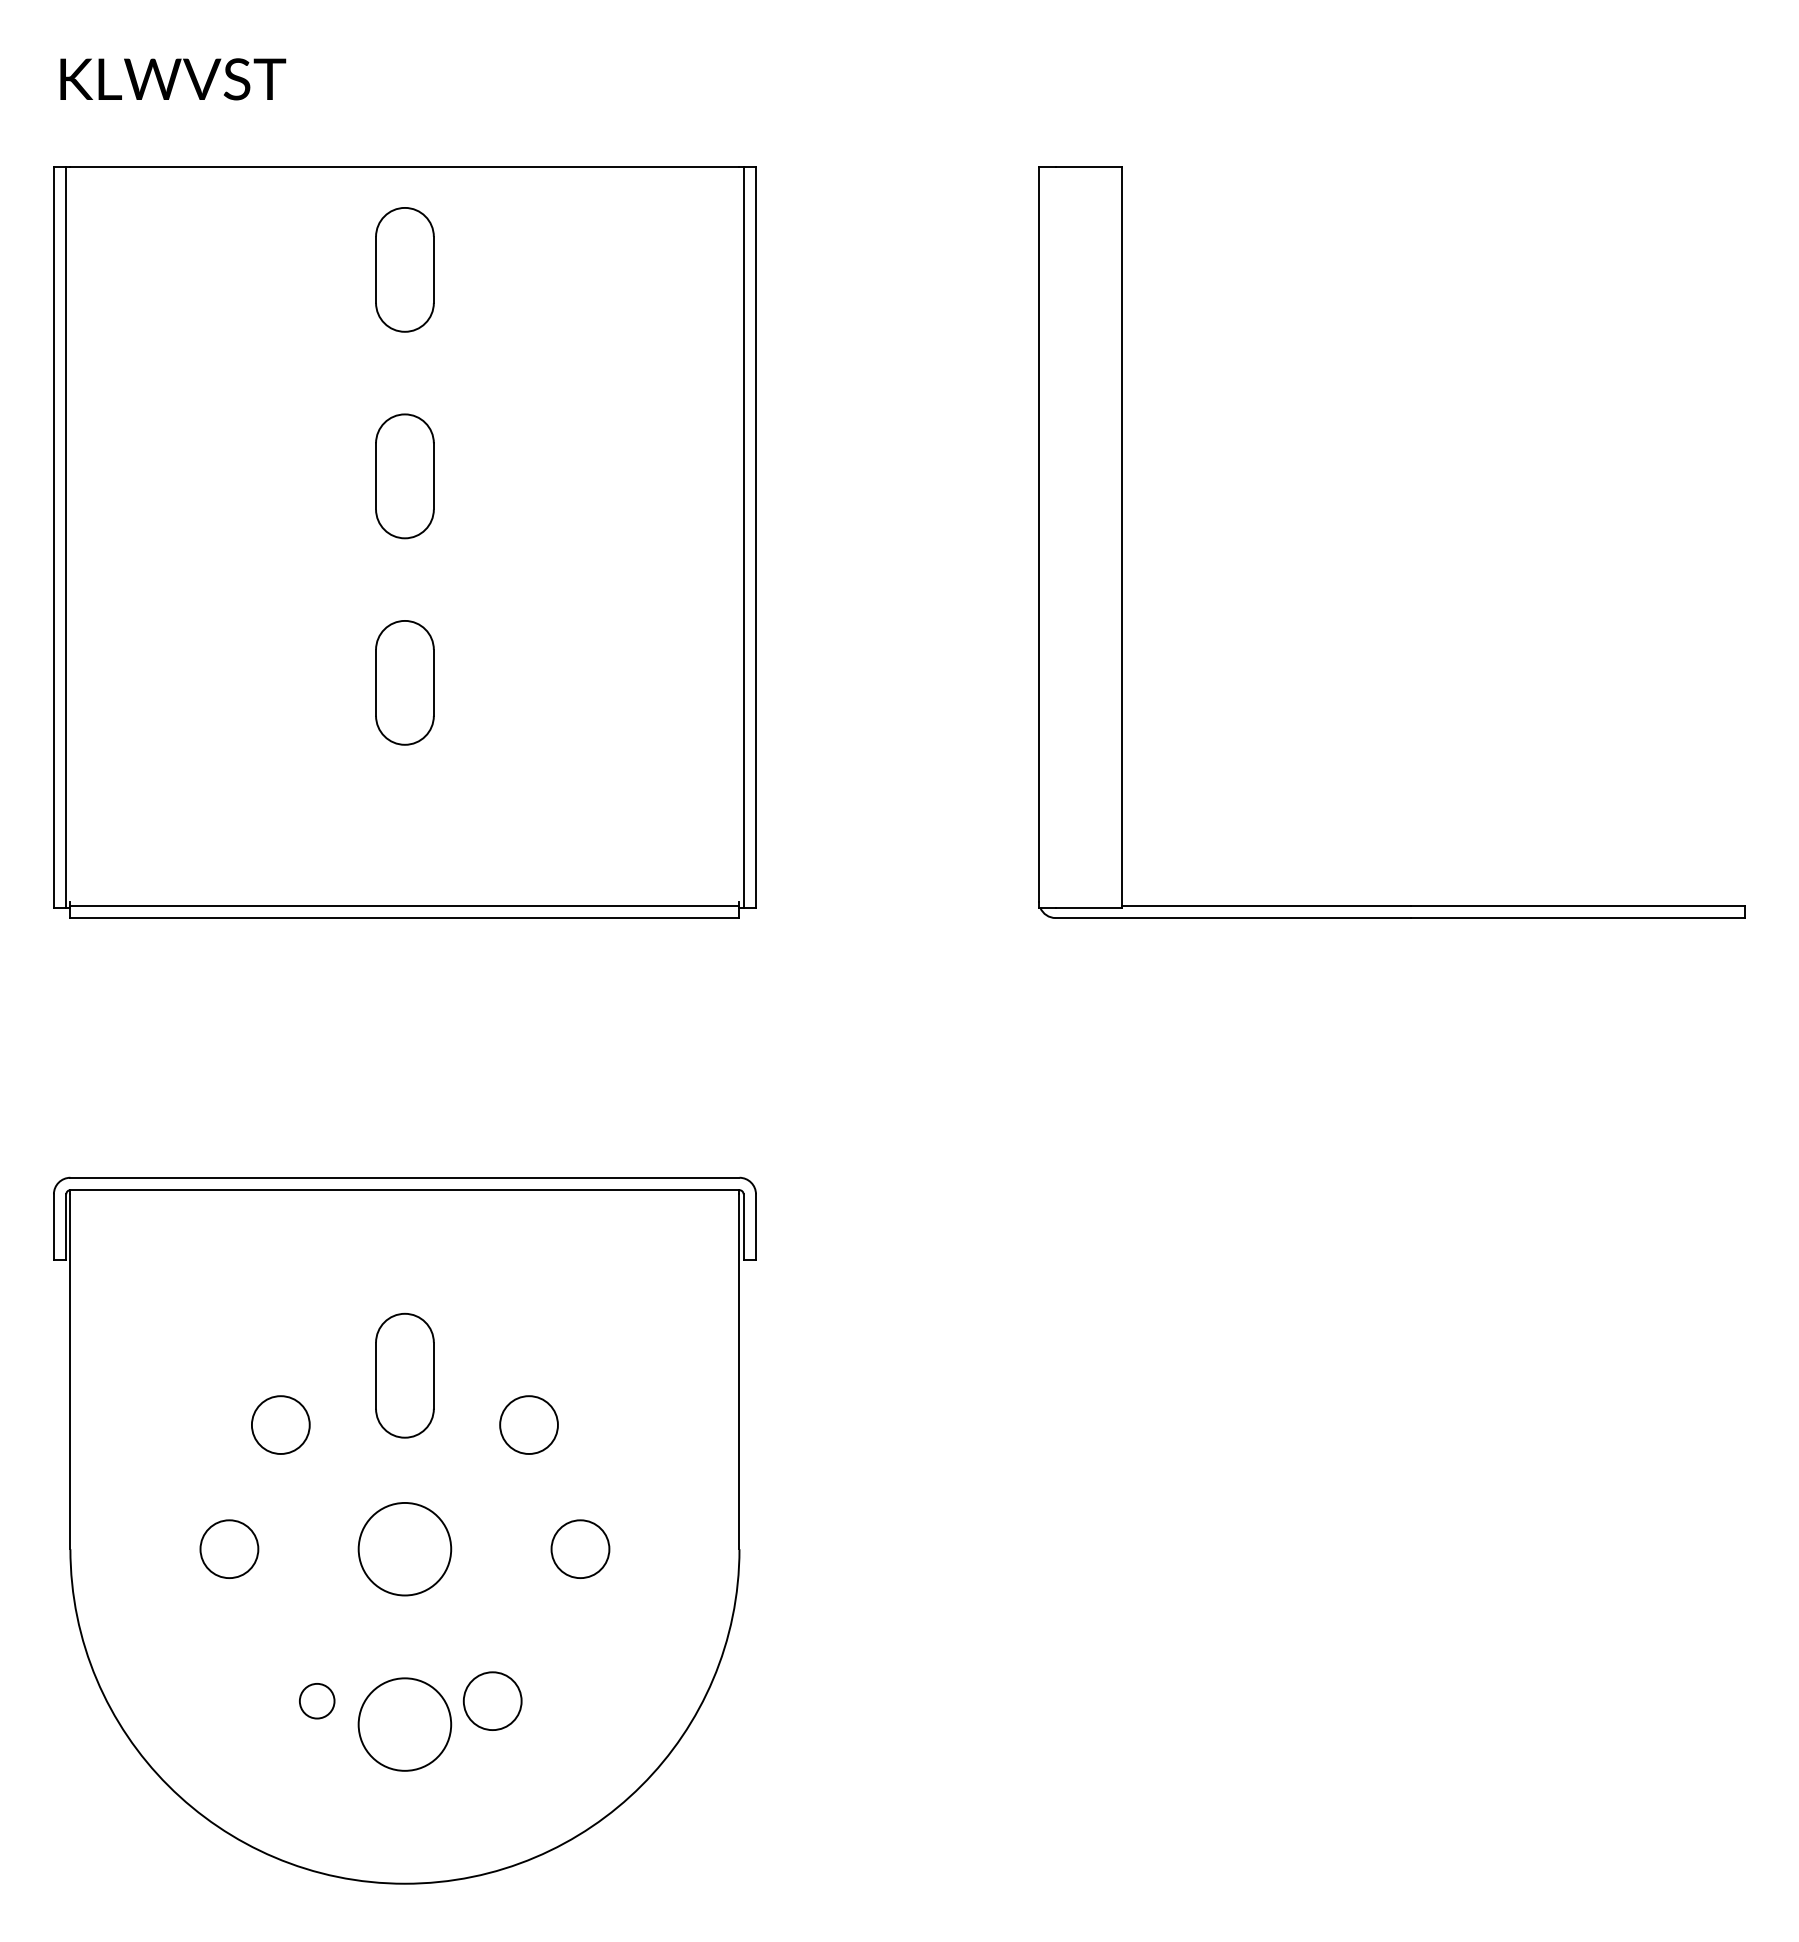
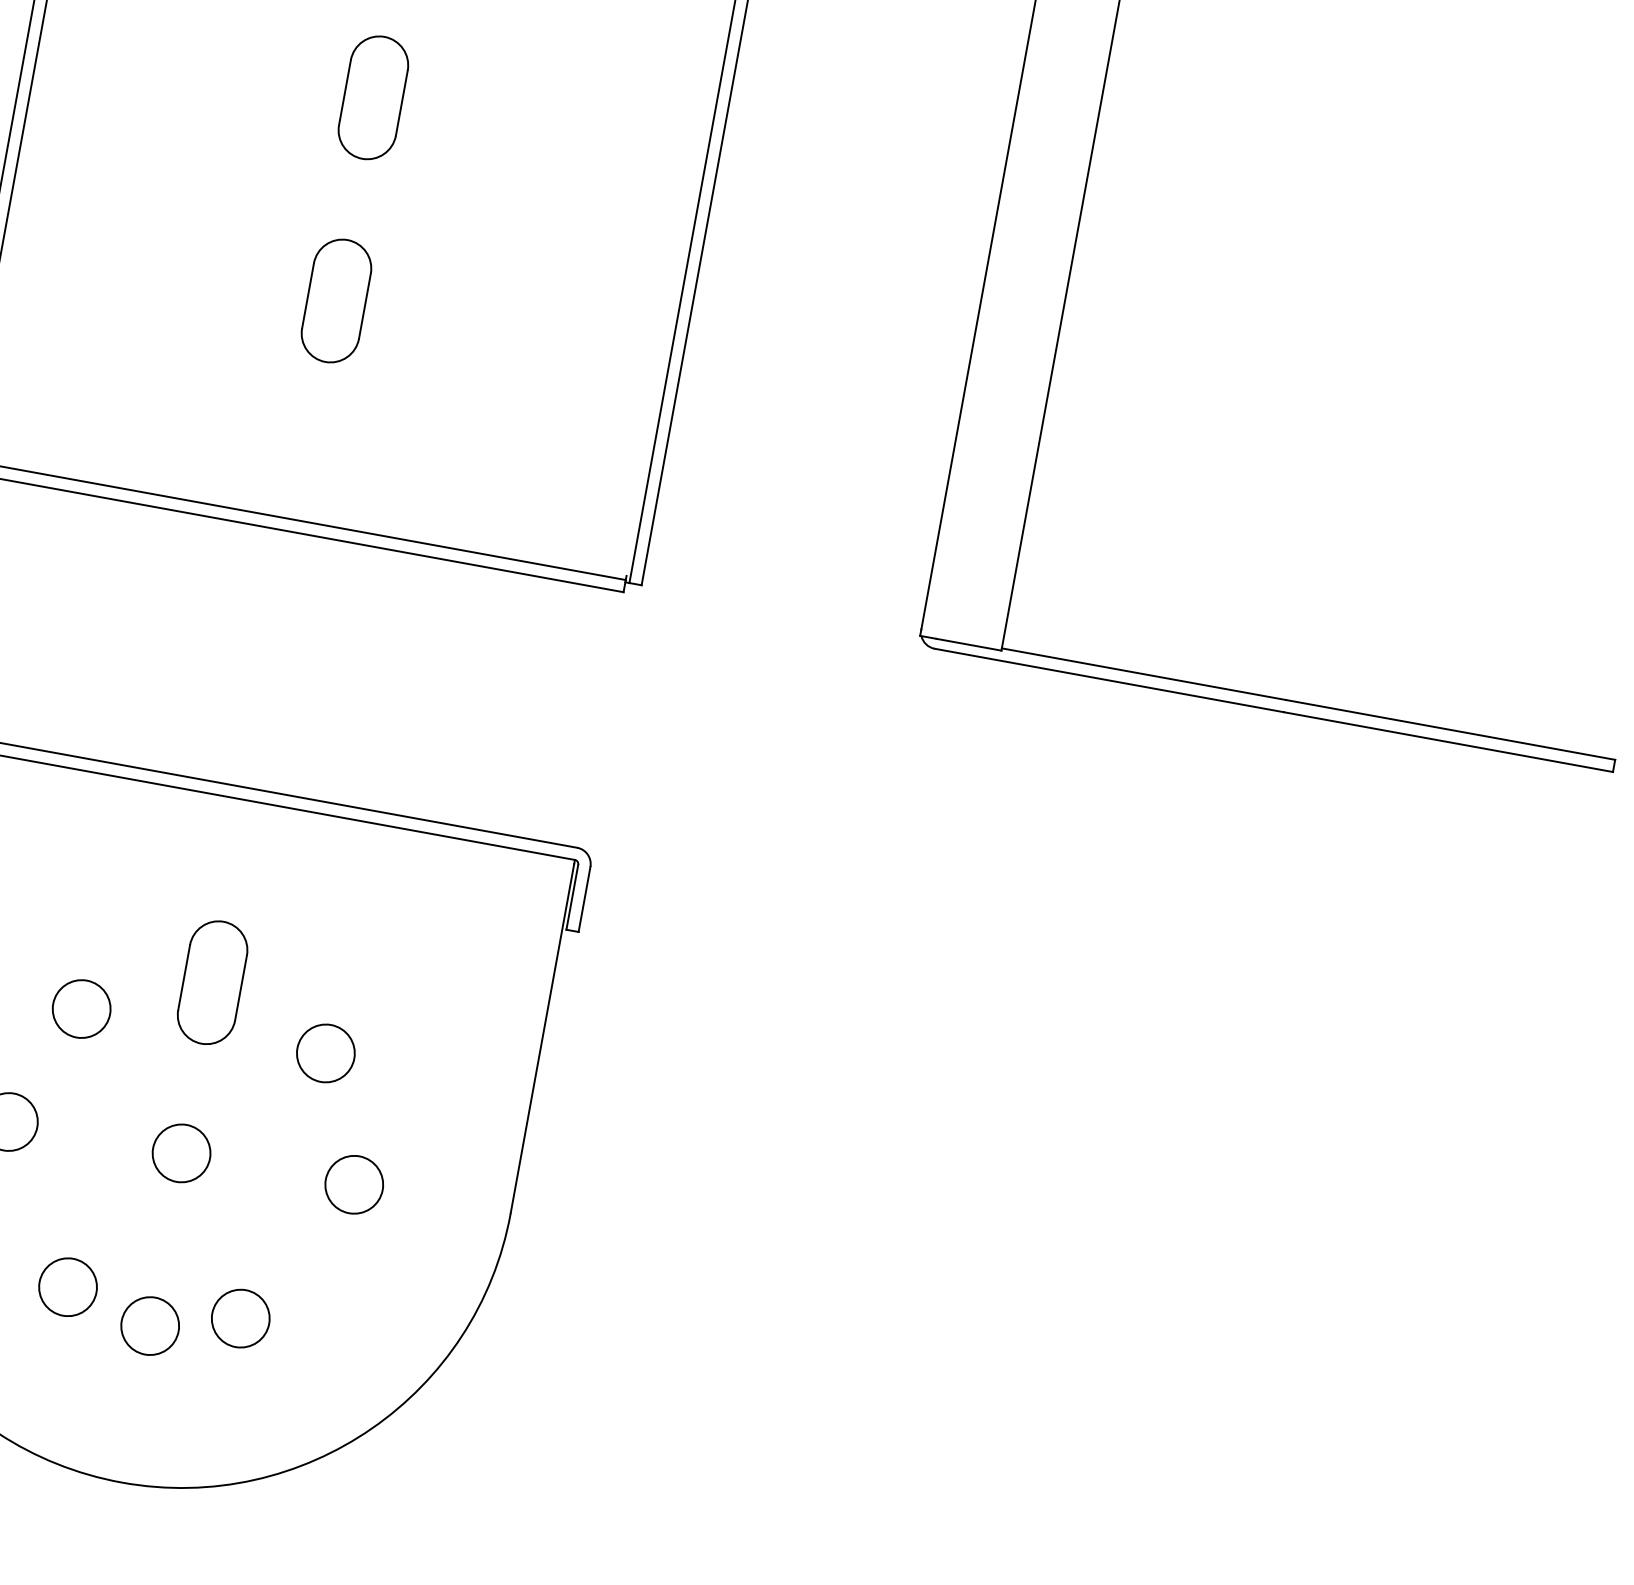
circle: (404, 1549) -> (181, 1153), size x0.62
circle: (317, 1701) -> (68, 1287), size x1.67
circle: (404, 1724) -> (149, 1325), size x0.62

